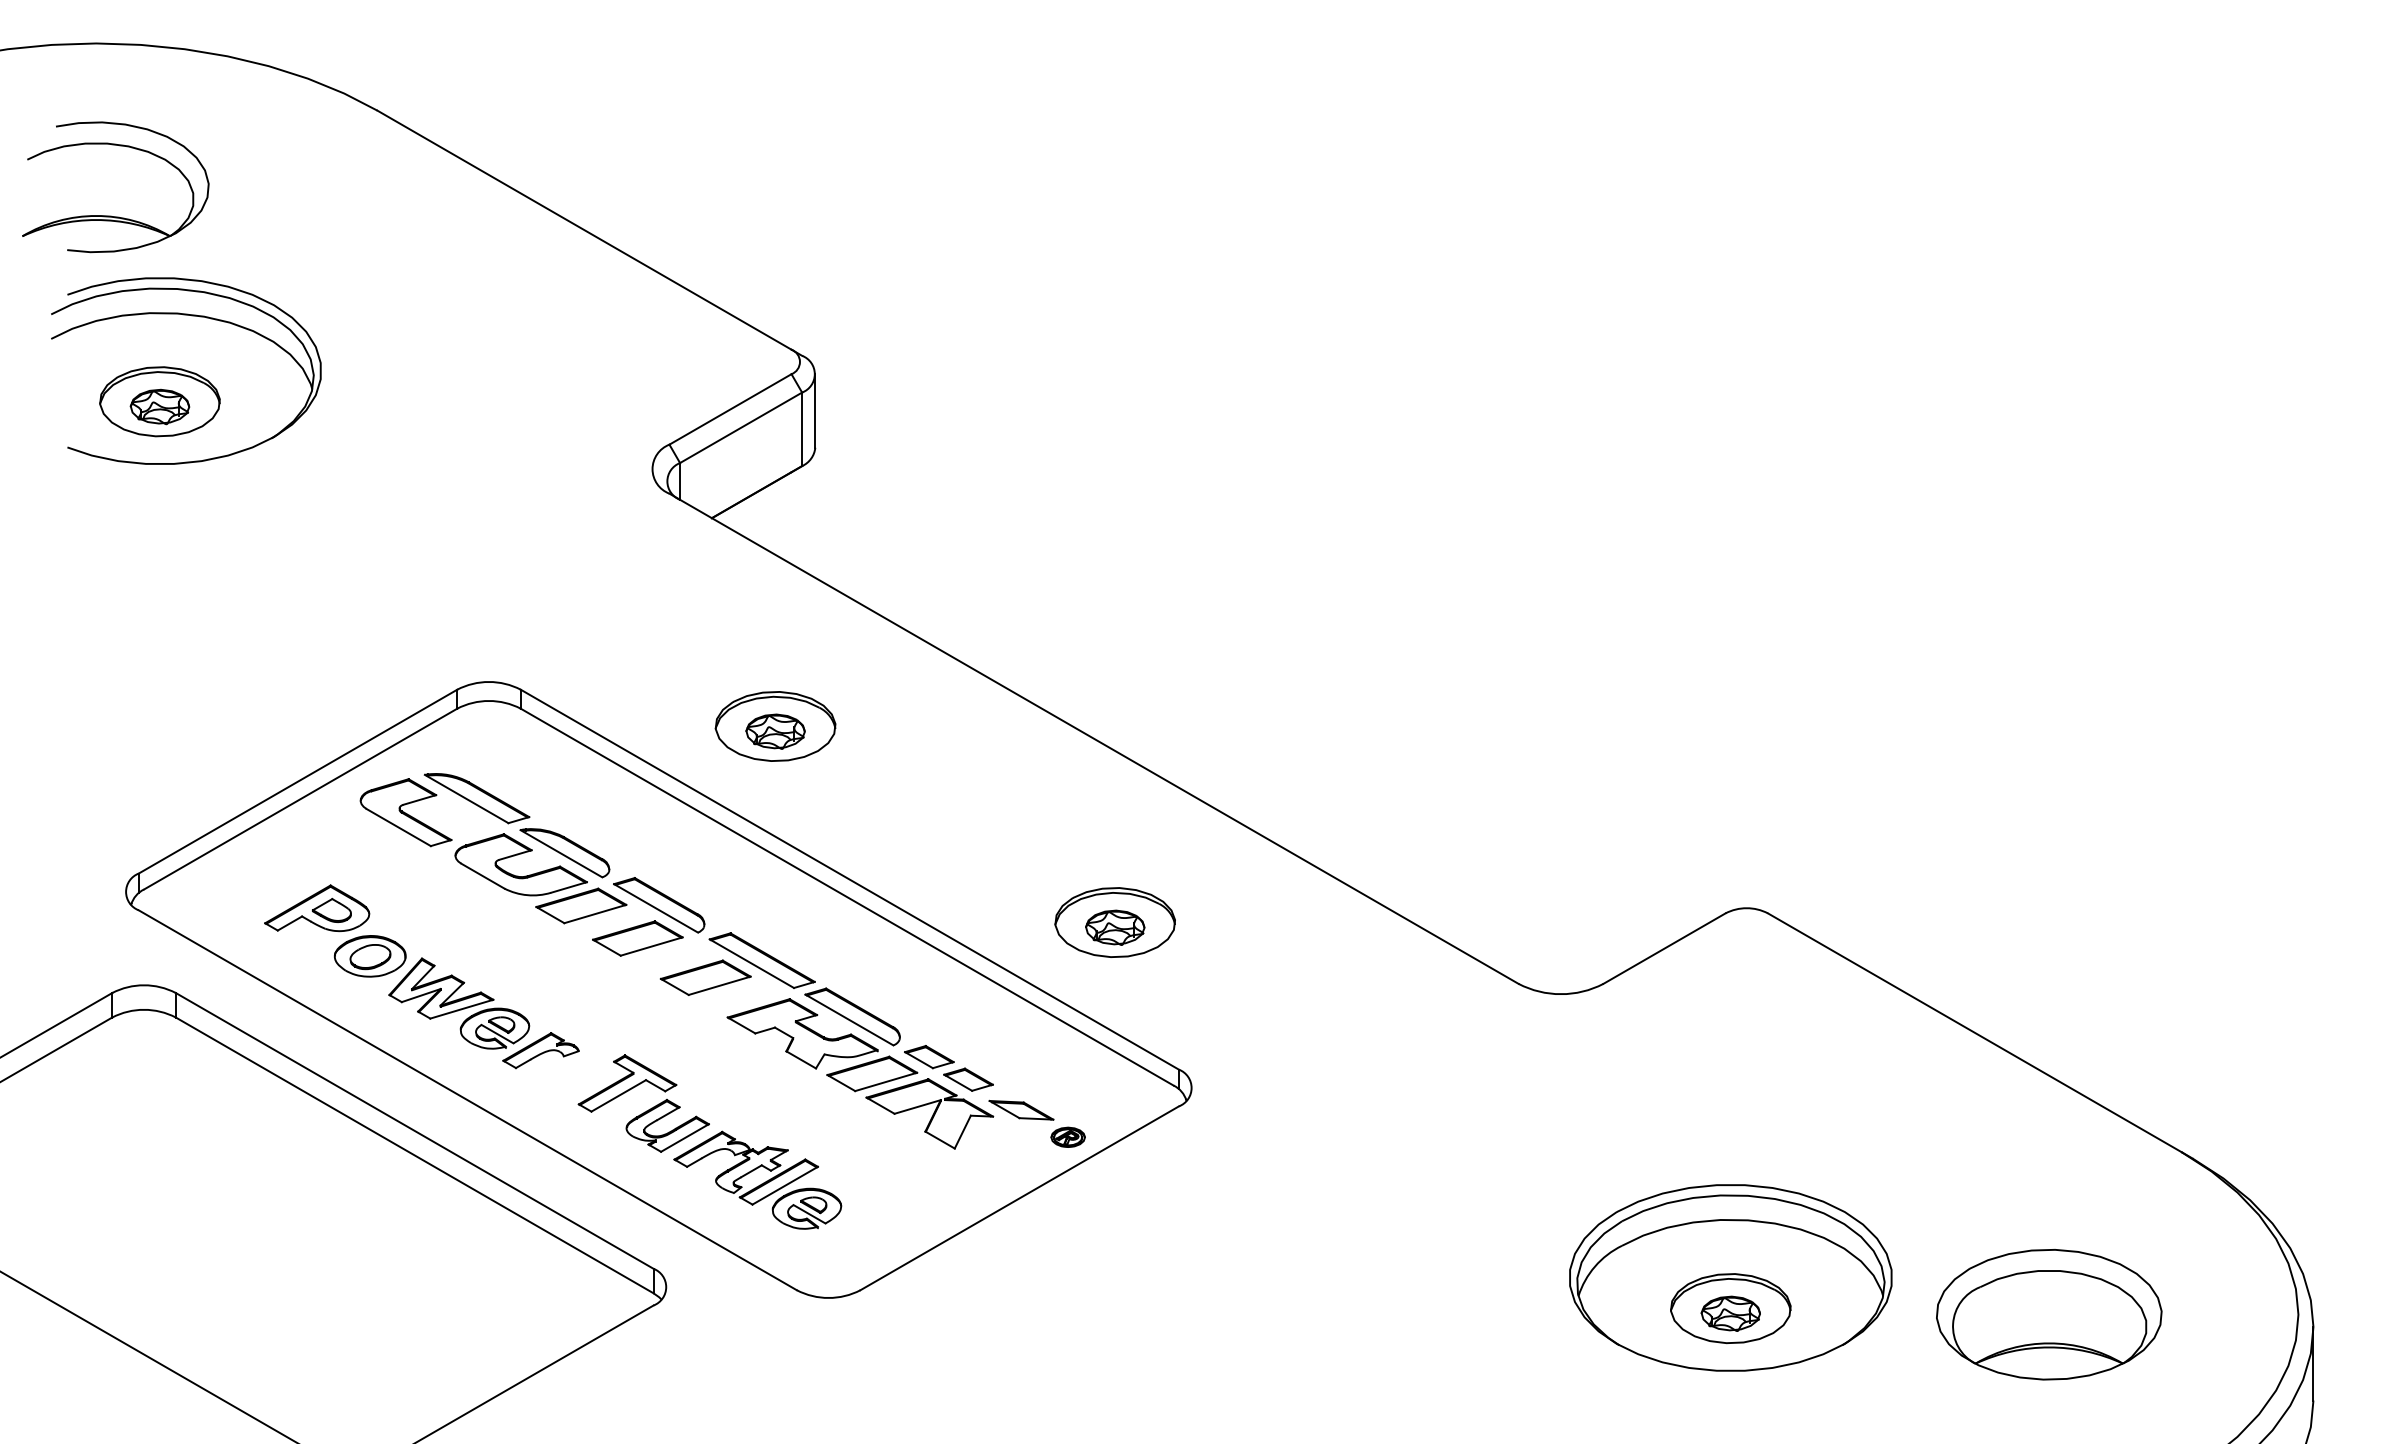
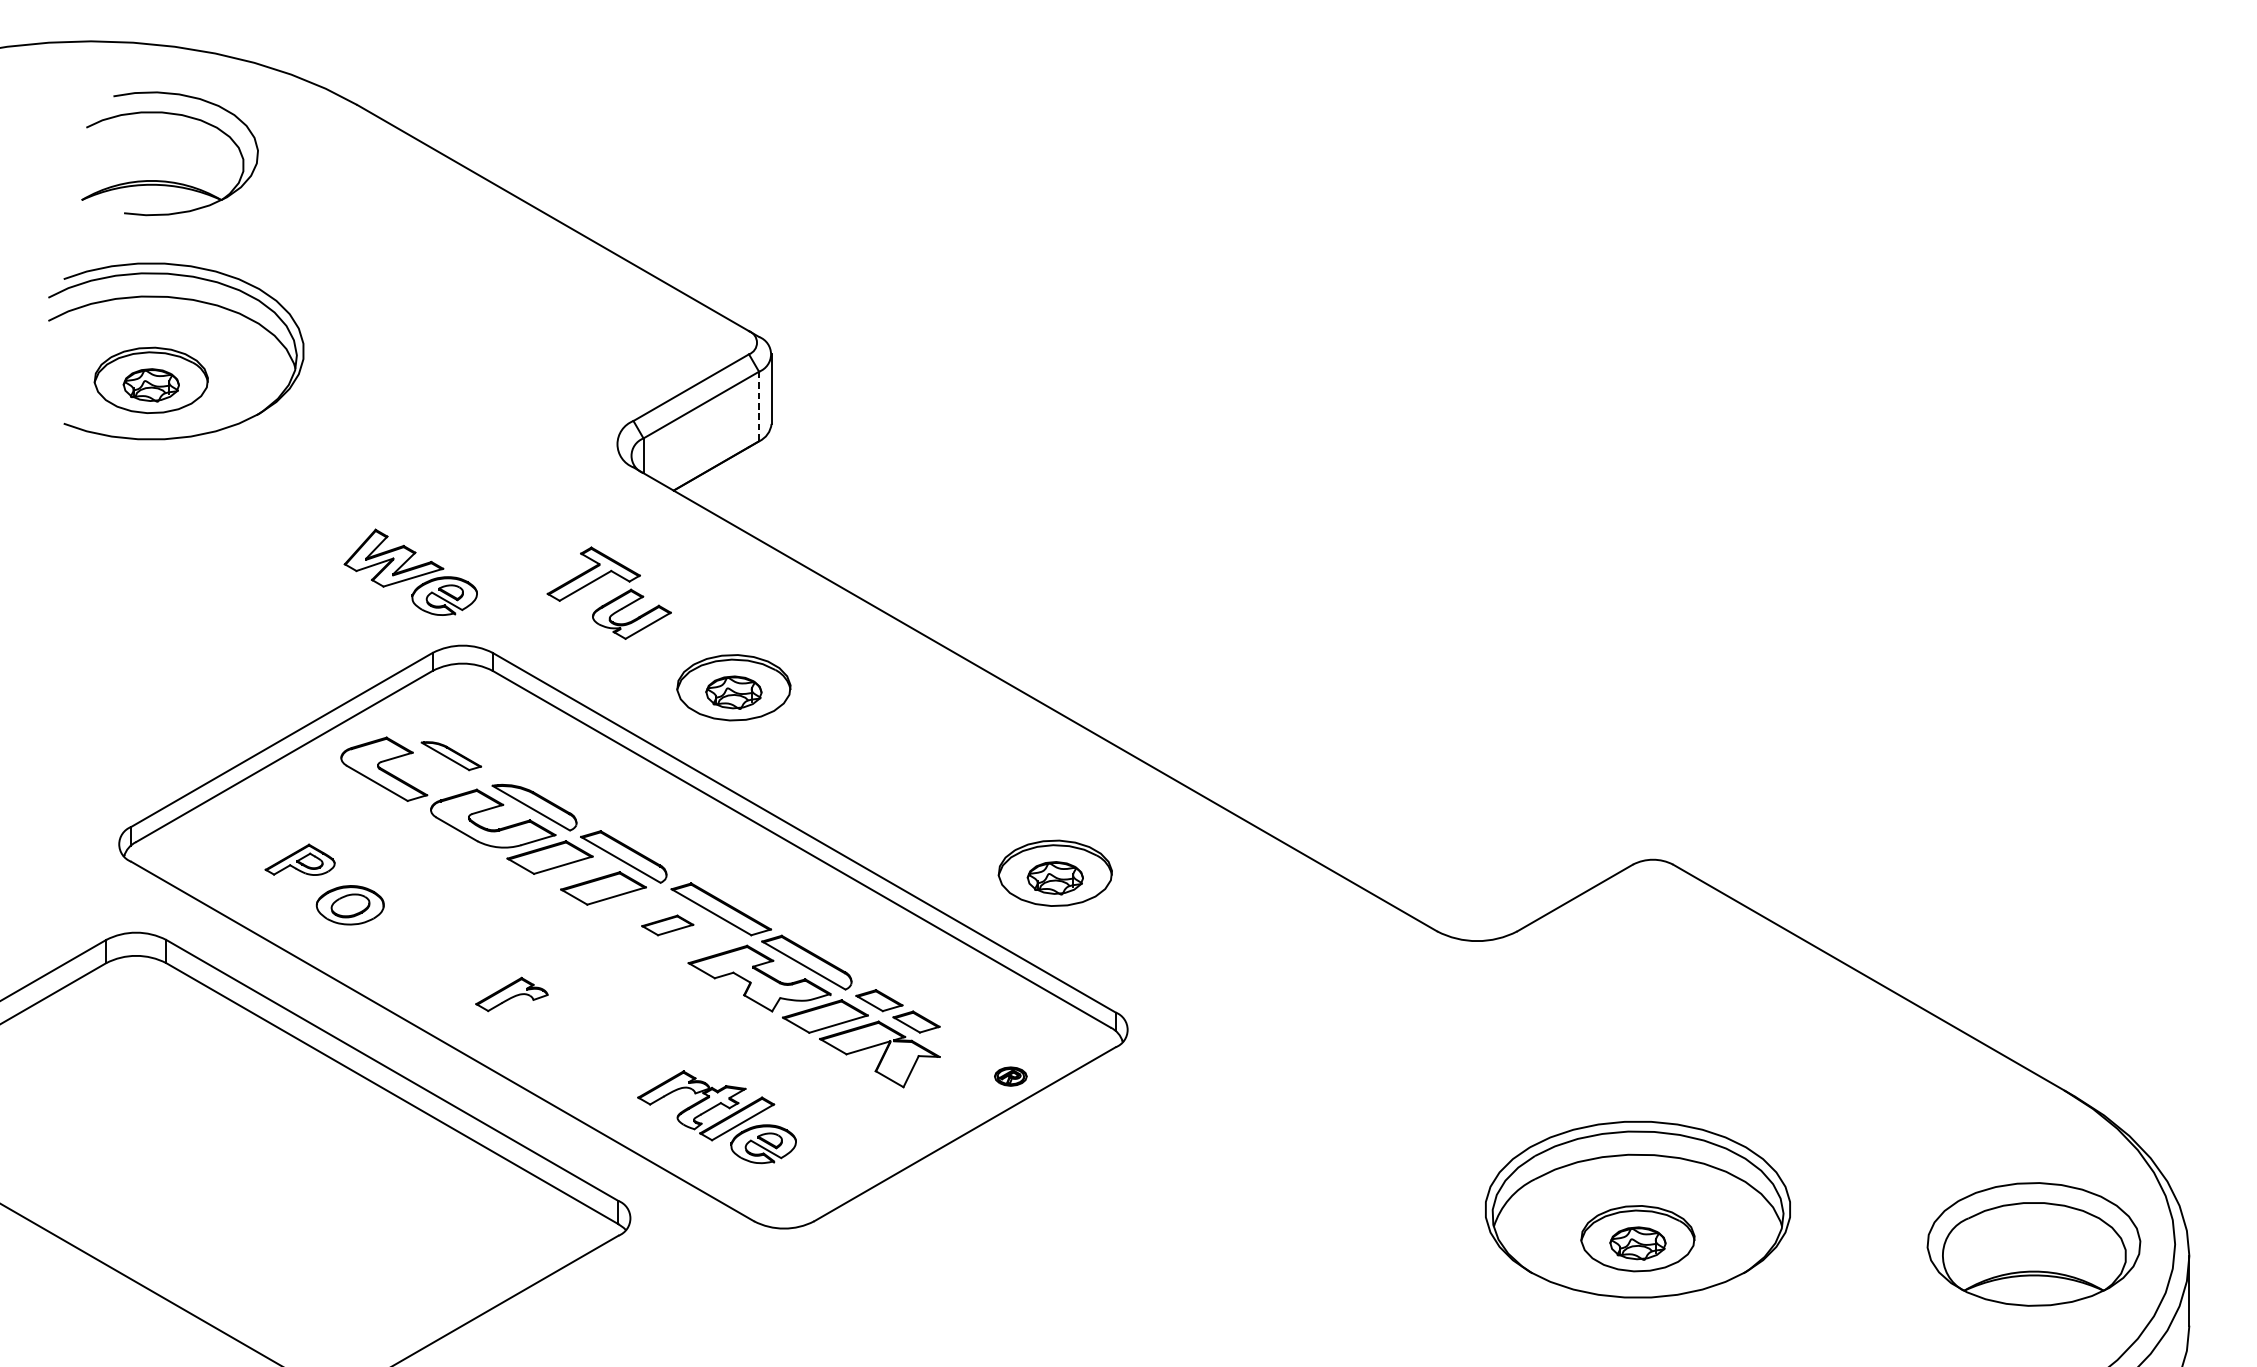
part: (111, 215) -> (166, 180), moved
line: (802, 429) -> (759, 406), solid -> dashed
part: (476, 798) -> (450, 755), size x0.6
part: (317, 908) -> (300, 860), size x0.7
part: (705, 977) -> (667, 925), size x0.6
part: (459, 1003) -> (411, 572), moved
part: (1021, 1109) -> (966, 1050), removed
part: (646, 1110) -> (611, 599), moved
part: (2049, 1314) -> (2034, 1244), moved

